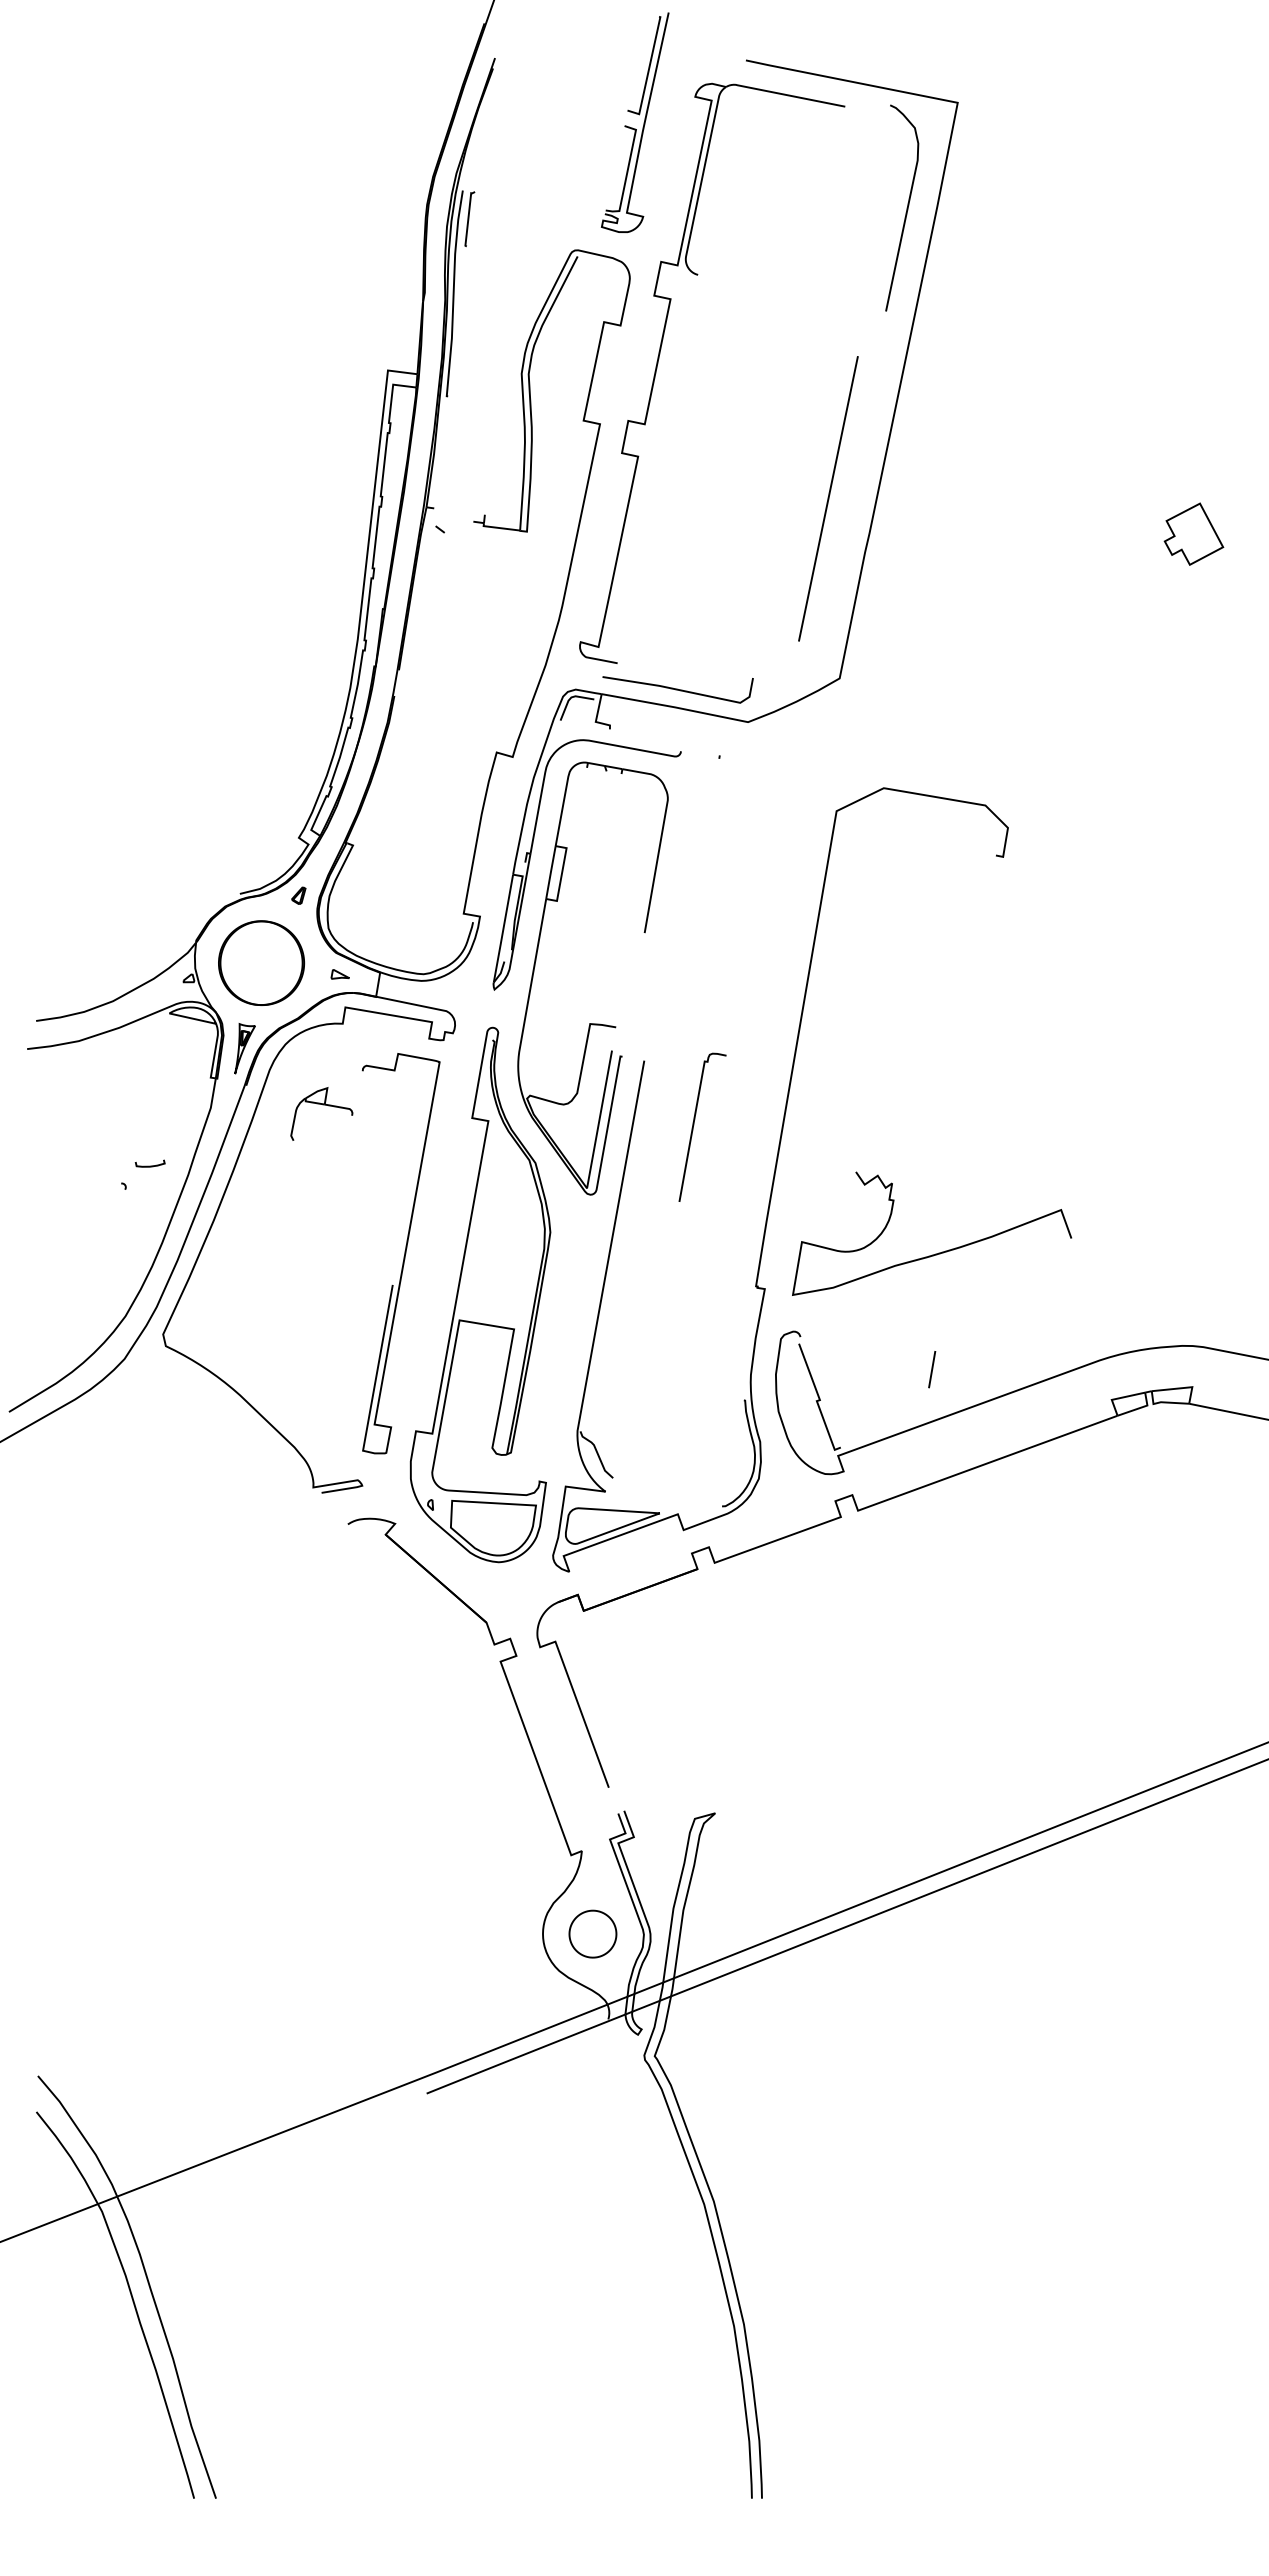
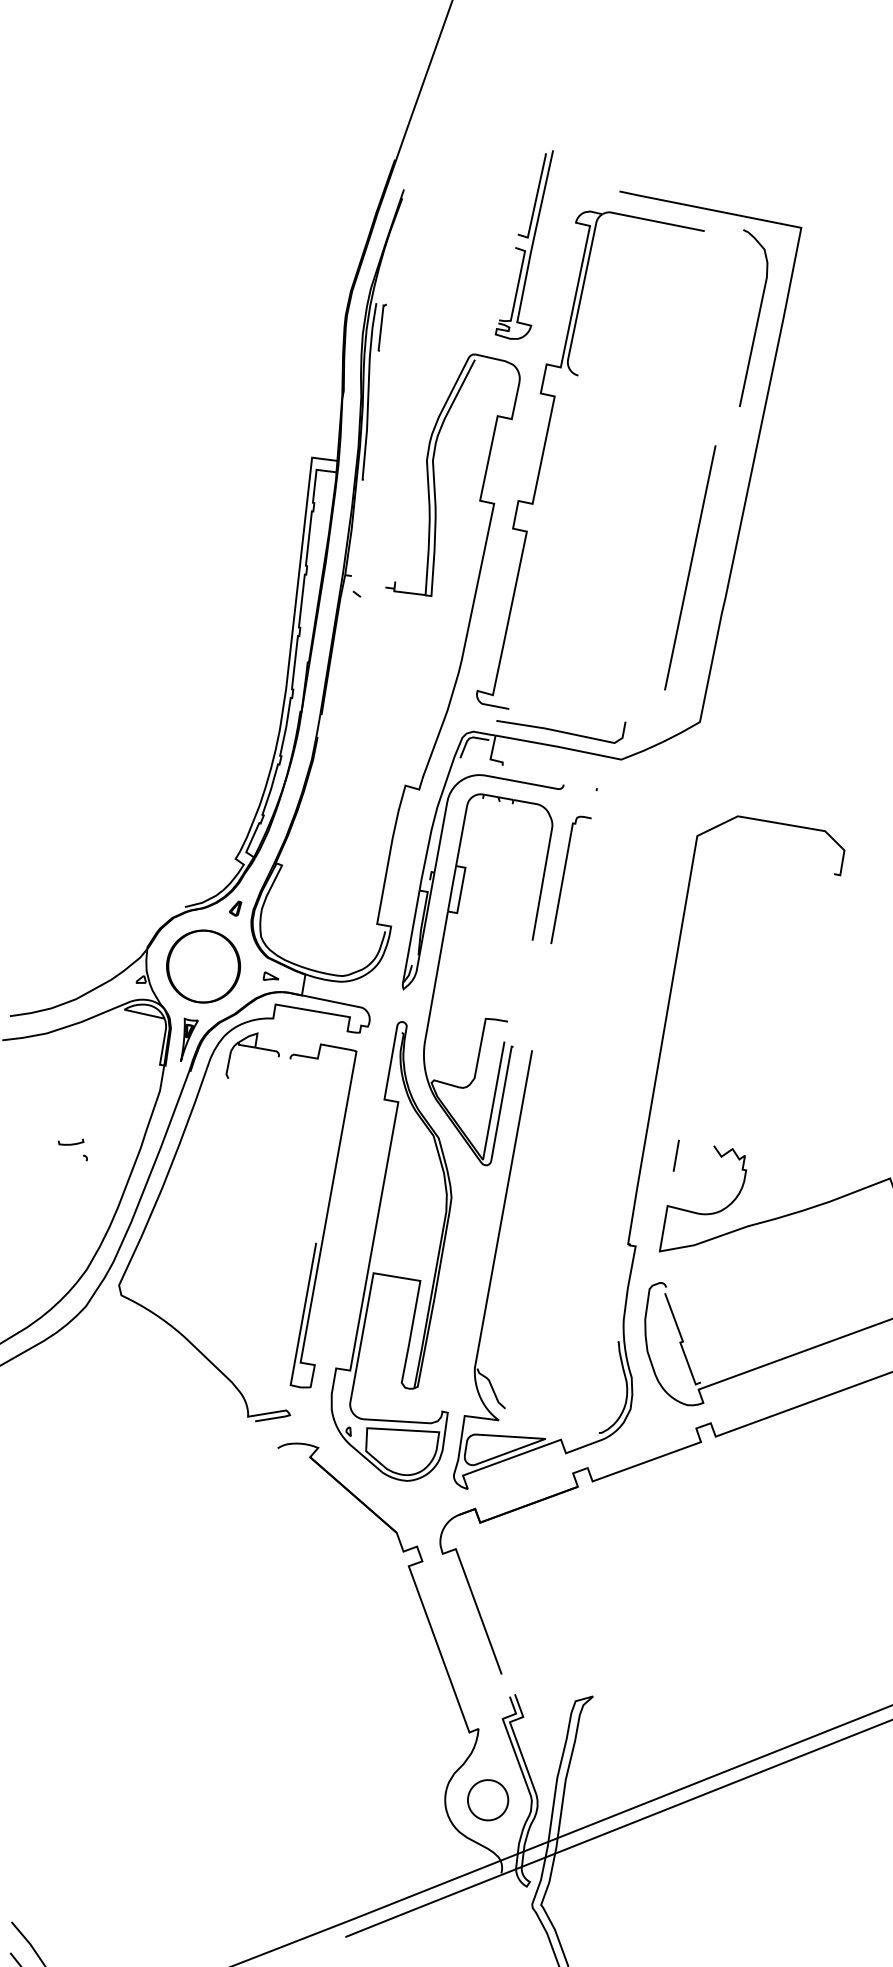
part: (322, 1105) -> (253, 1048), moved
curve: (694, 1125) -> (564, 878), moved
curve: (149, 1165) -> (70, 1143), moved
line: (932, 1369) -> (676, 1155), moved

